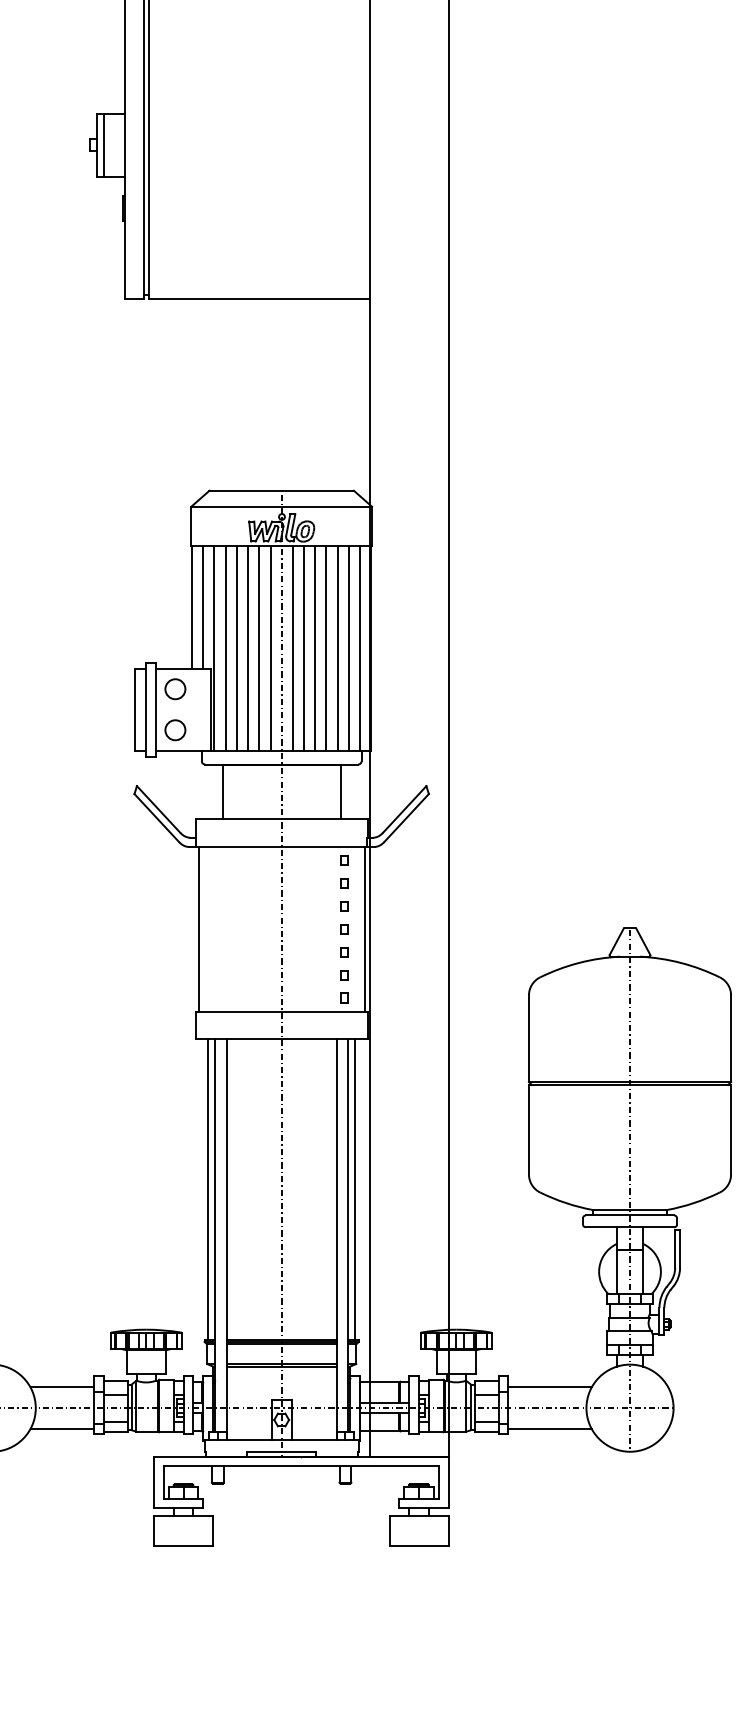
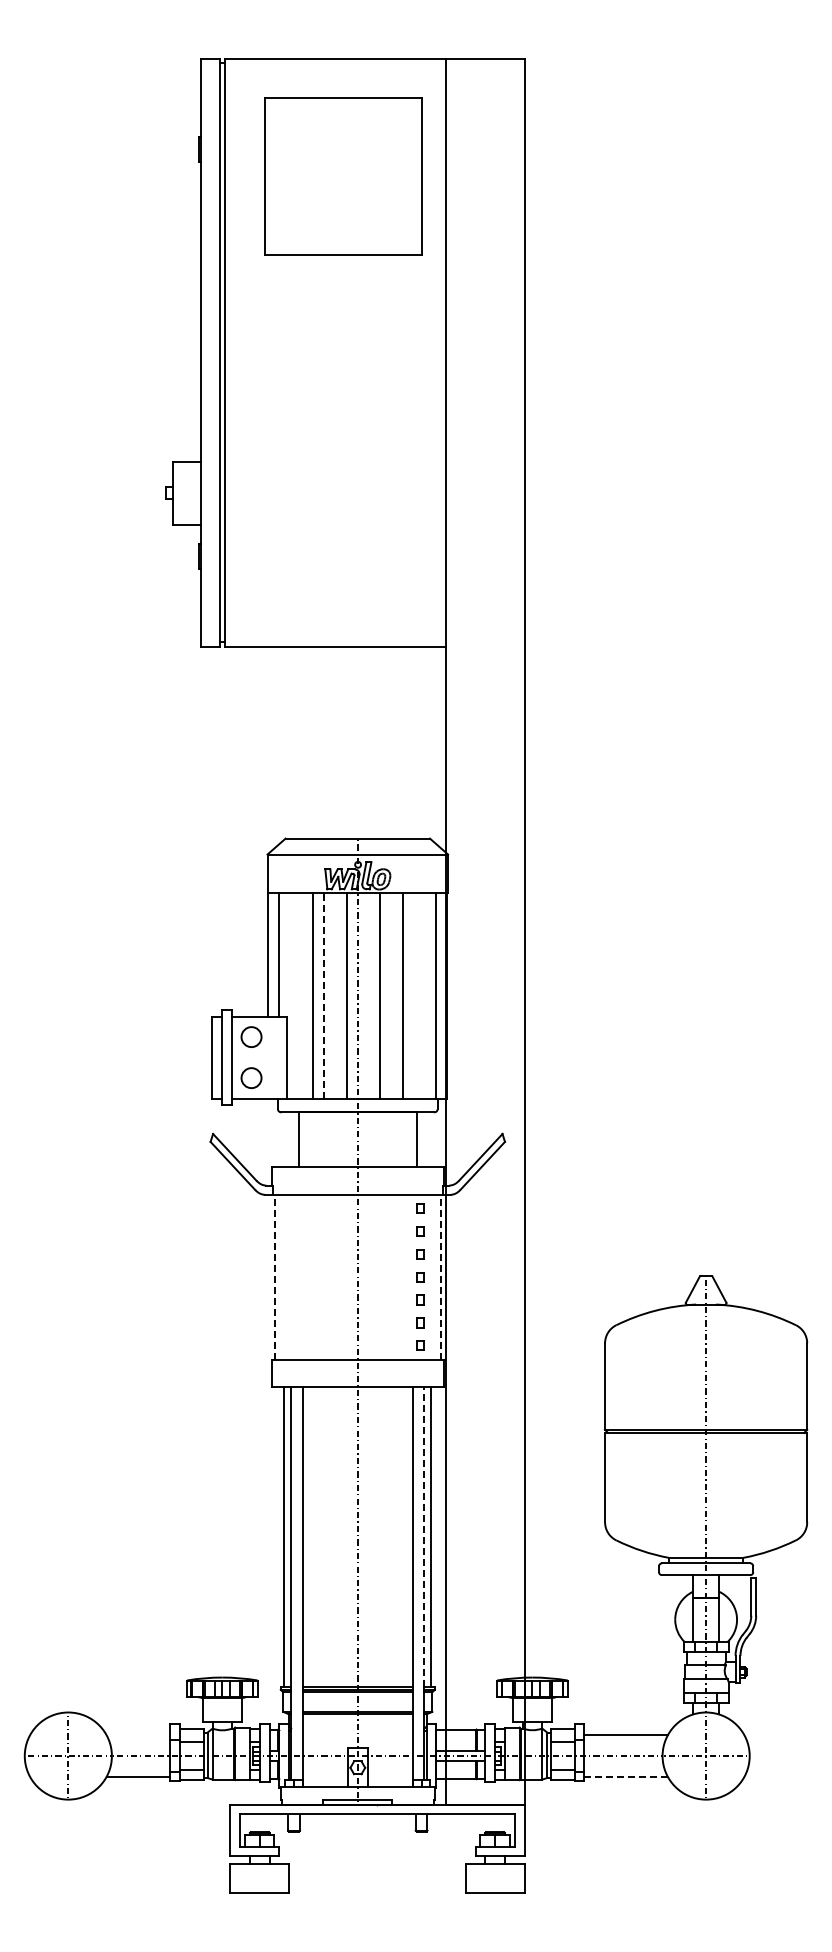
line: (104, 144) -> (180, 492), removed
line: (214, 647) -> (290, 995), removed
line: (225, 647) -> (301, 995), removed
line: (259, 647) -> (335, 995), removed
line: (292, 647) -> (368, 995), removed
line: (315, 647) -> (391, 995), removed
line: (337, 647) -> (413, 995), removed
line: (349, 647) -> (425, 995), removed
line: (248, 648) -> (324, 996), solid -> dashed
line: (198, 928) -> (274, 1276), solid -> dashed
line: (364, 928) -> (440, 1276), solid -> dashed
line: (348, 1188) -> (424, 1536), solid -> dashed
line: (62, 1387) -> (138, 1735), removed
line: (550, 1428) -> (626, 1776), solid -> dashed

